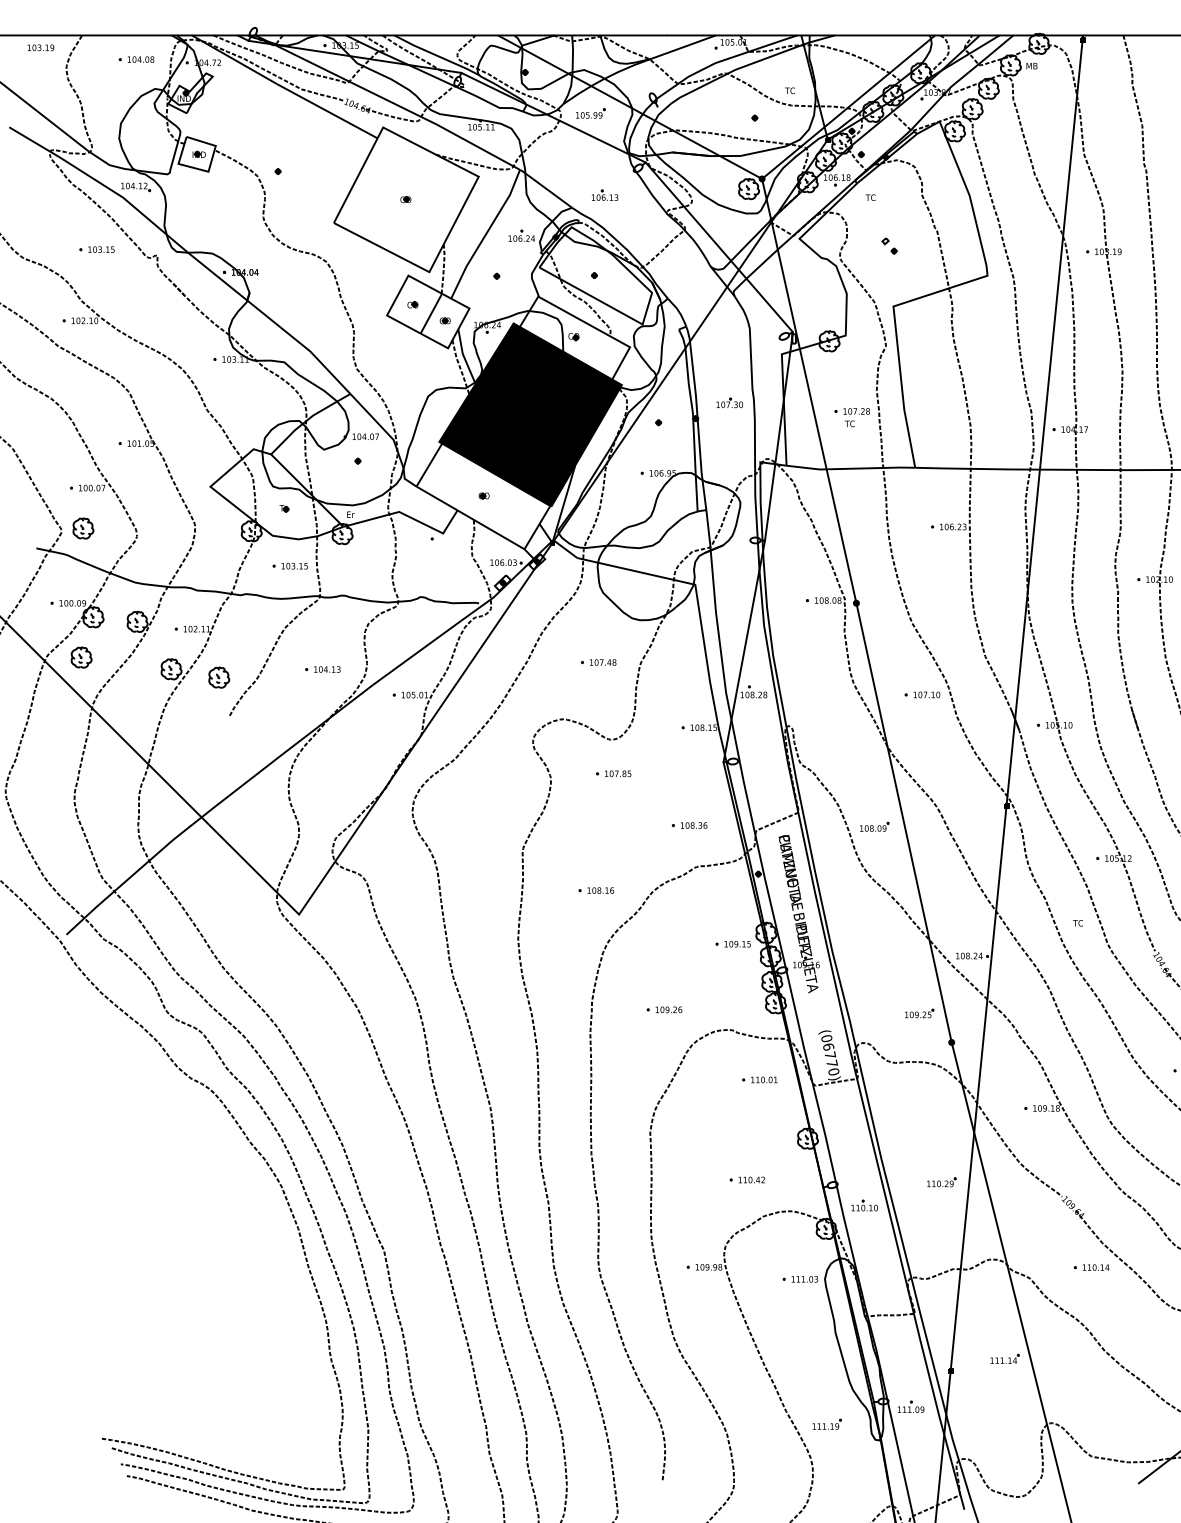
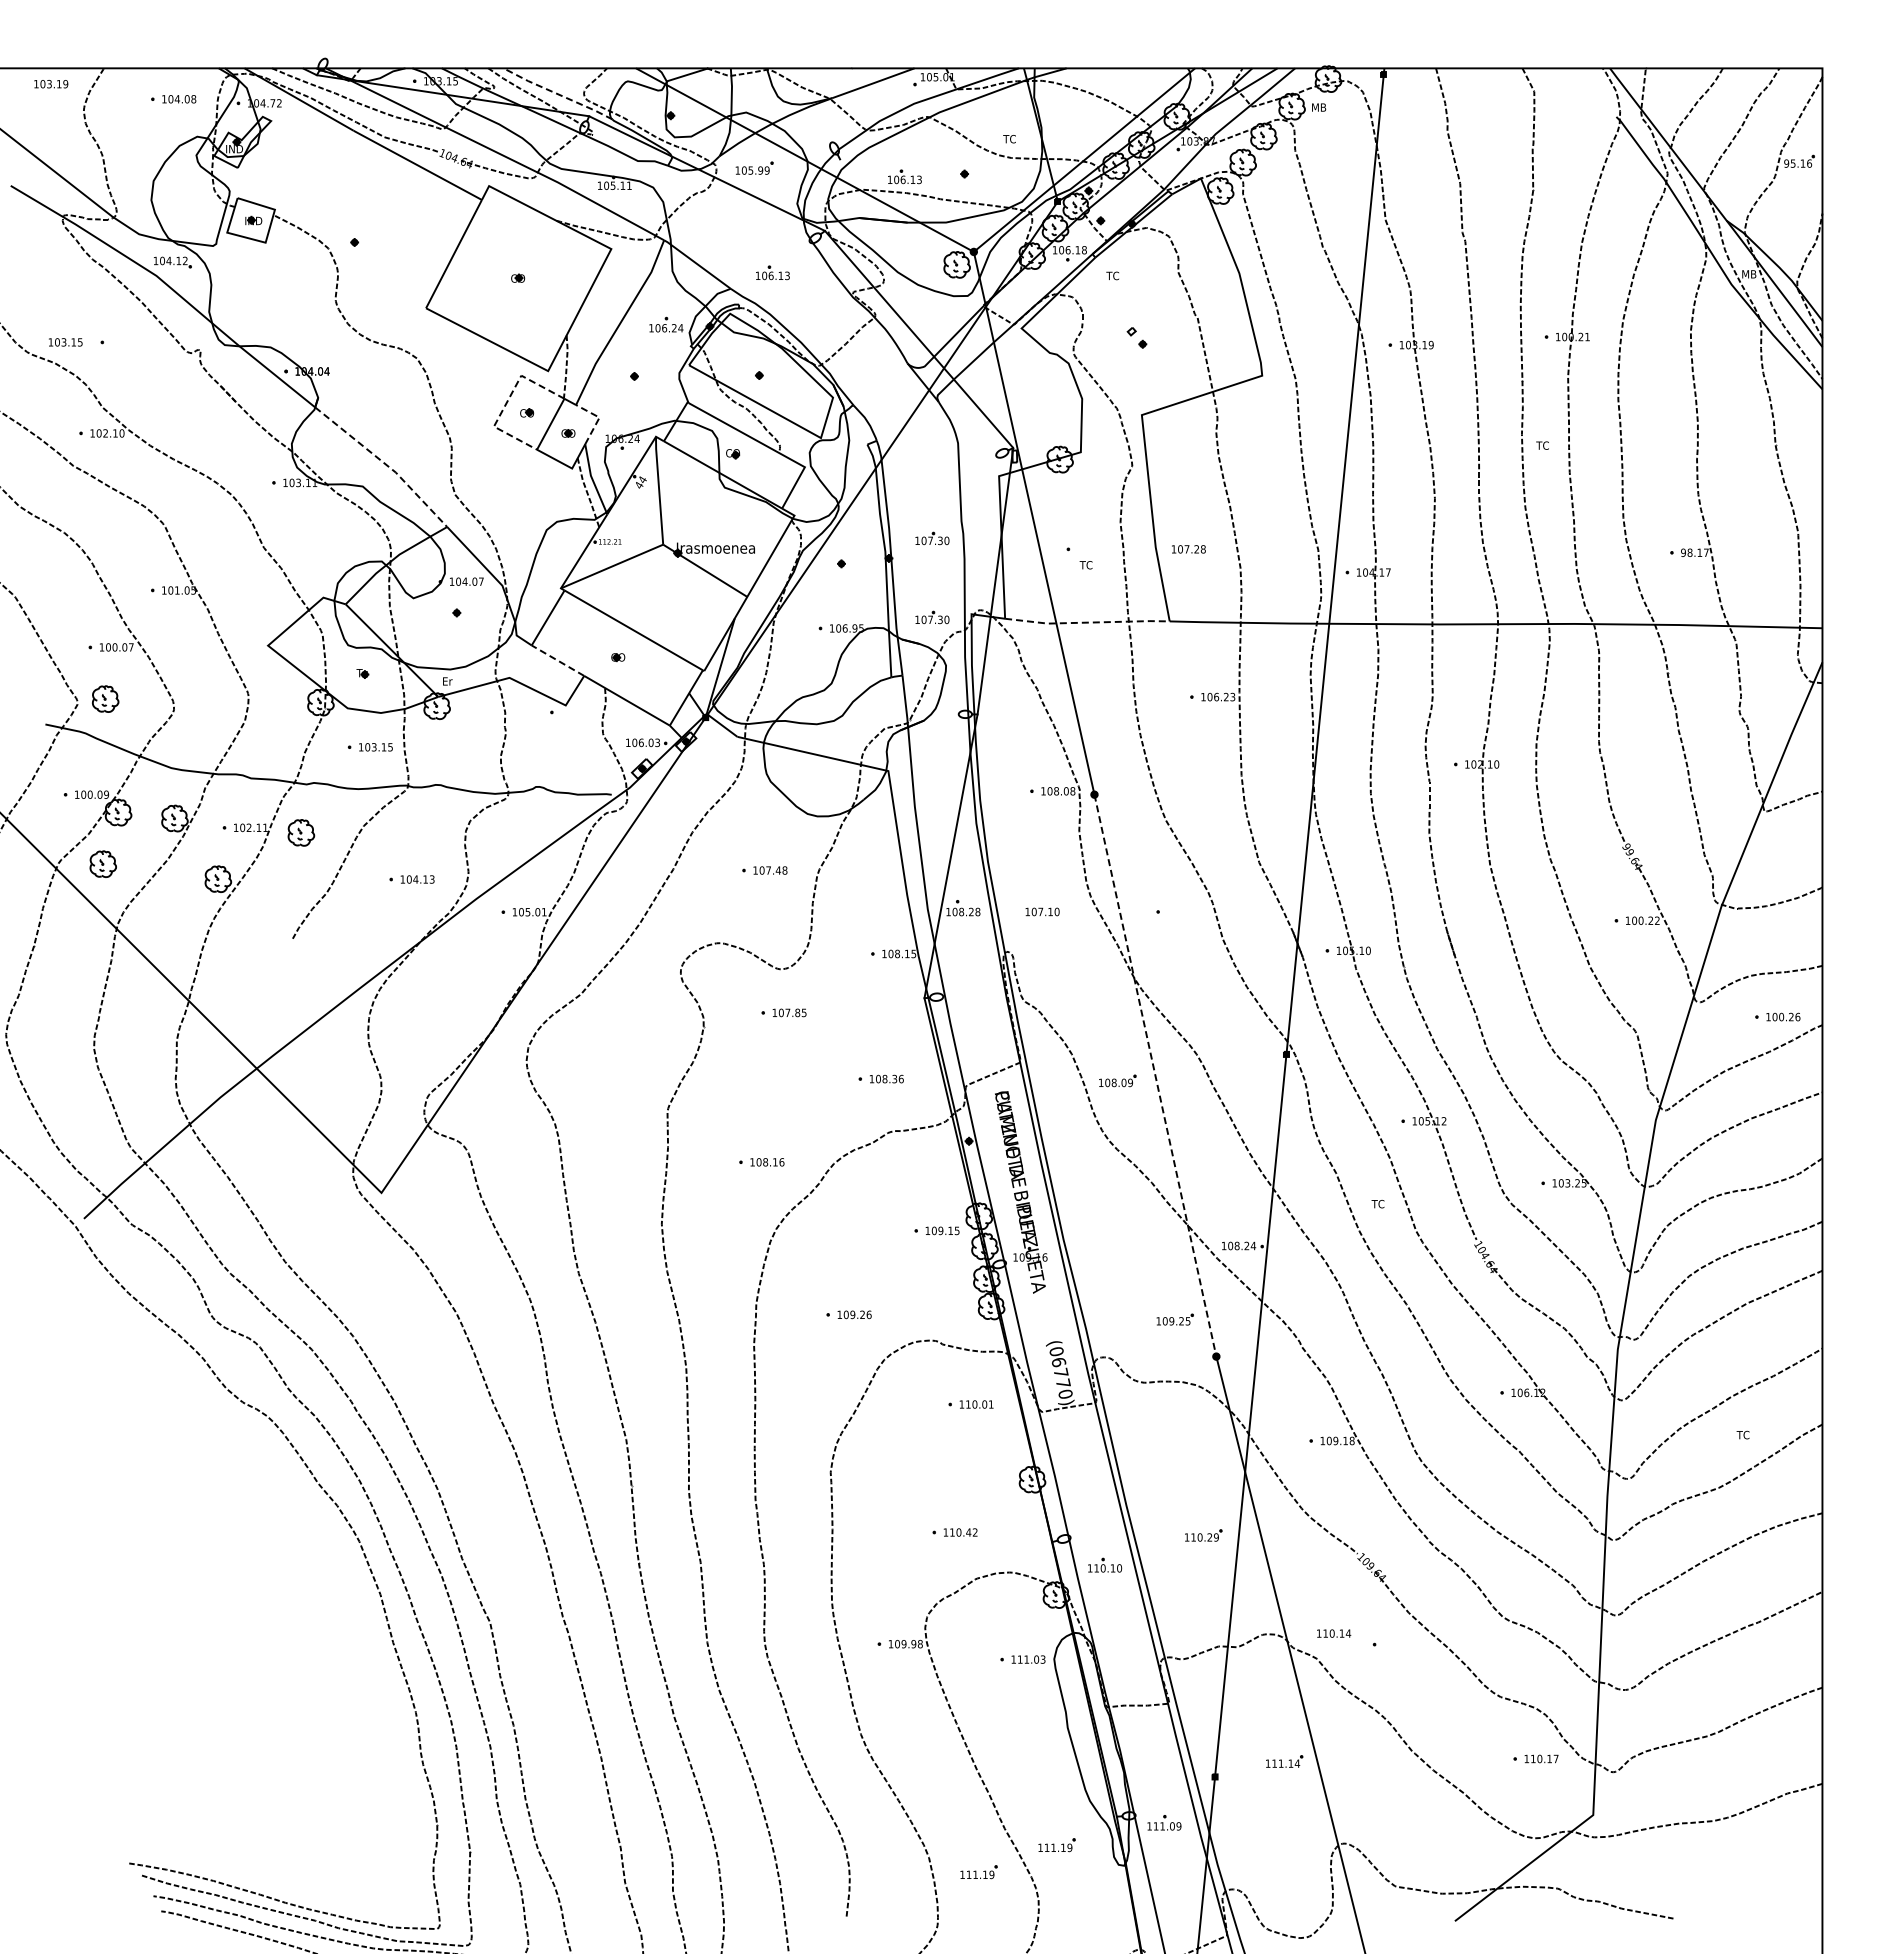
line: (436, 55) -> (557, 93), solid -> dashed
part: (707, 120) -> (904, 176), added
text: (101, 249) -> (65, 342), moved
line: (397, 295) -> (507, 401), solid -> dashed
line: (469, 309) -> (599, 418), solid -> dashed
line: (302, 344) -> (385, 463), solid -> dashed
text: (856, 411) -> (1188, 549), moved
fill: (530, 414) -> (677, 553), removed
part: (729, 464) -> (932, 617), added
line: (850, 468) -> (1087, 622), solid -> dashed
line: (436, 498) -> (557, 660), solid -> dashed
part: (219, 677) -> (301, 832), moved
text: (926, 694) -> (1042, 911), moved
line: (904, 823) -> (1155, 1076), solid -> dashed
text: (1096, 1267) -> (1334, 1633), moved
part: (765, 1445) -> (978, 1872), added

